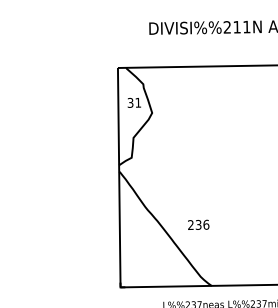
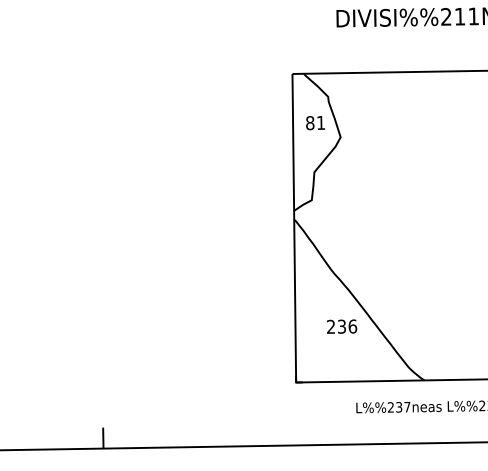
text: (130, 103) -> (310, 123), 31 -> 81
text: (199, 224) -> (342, 326), moved

